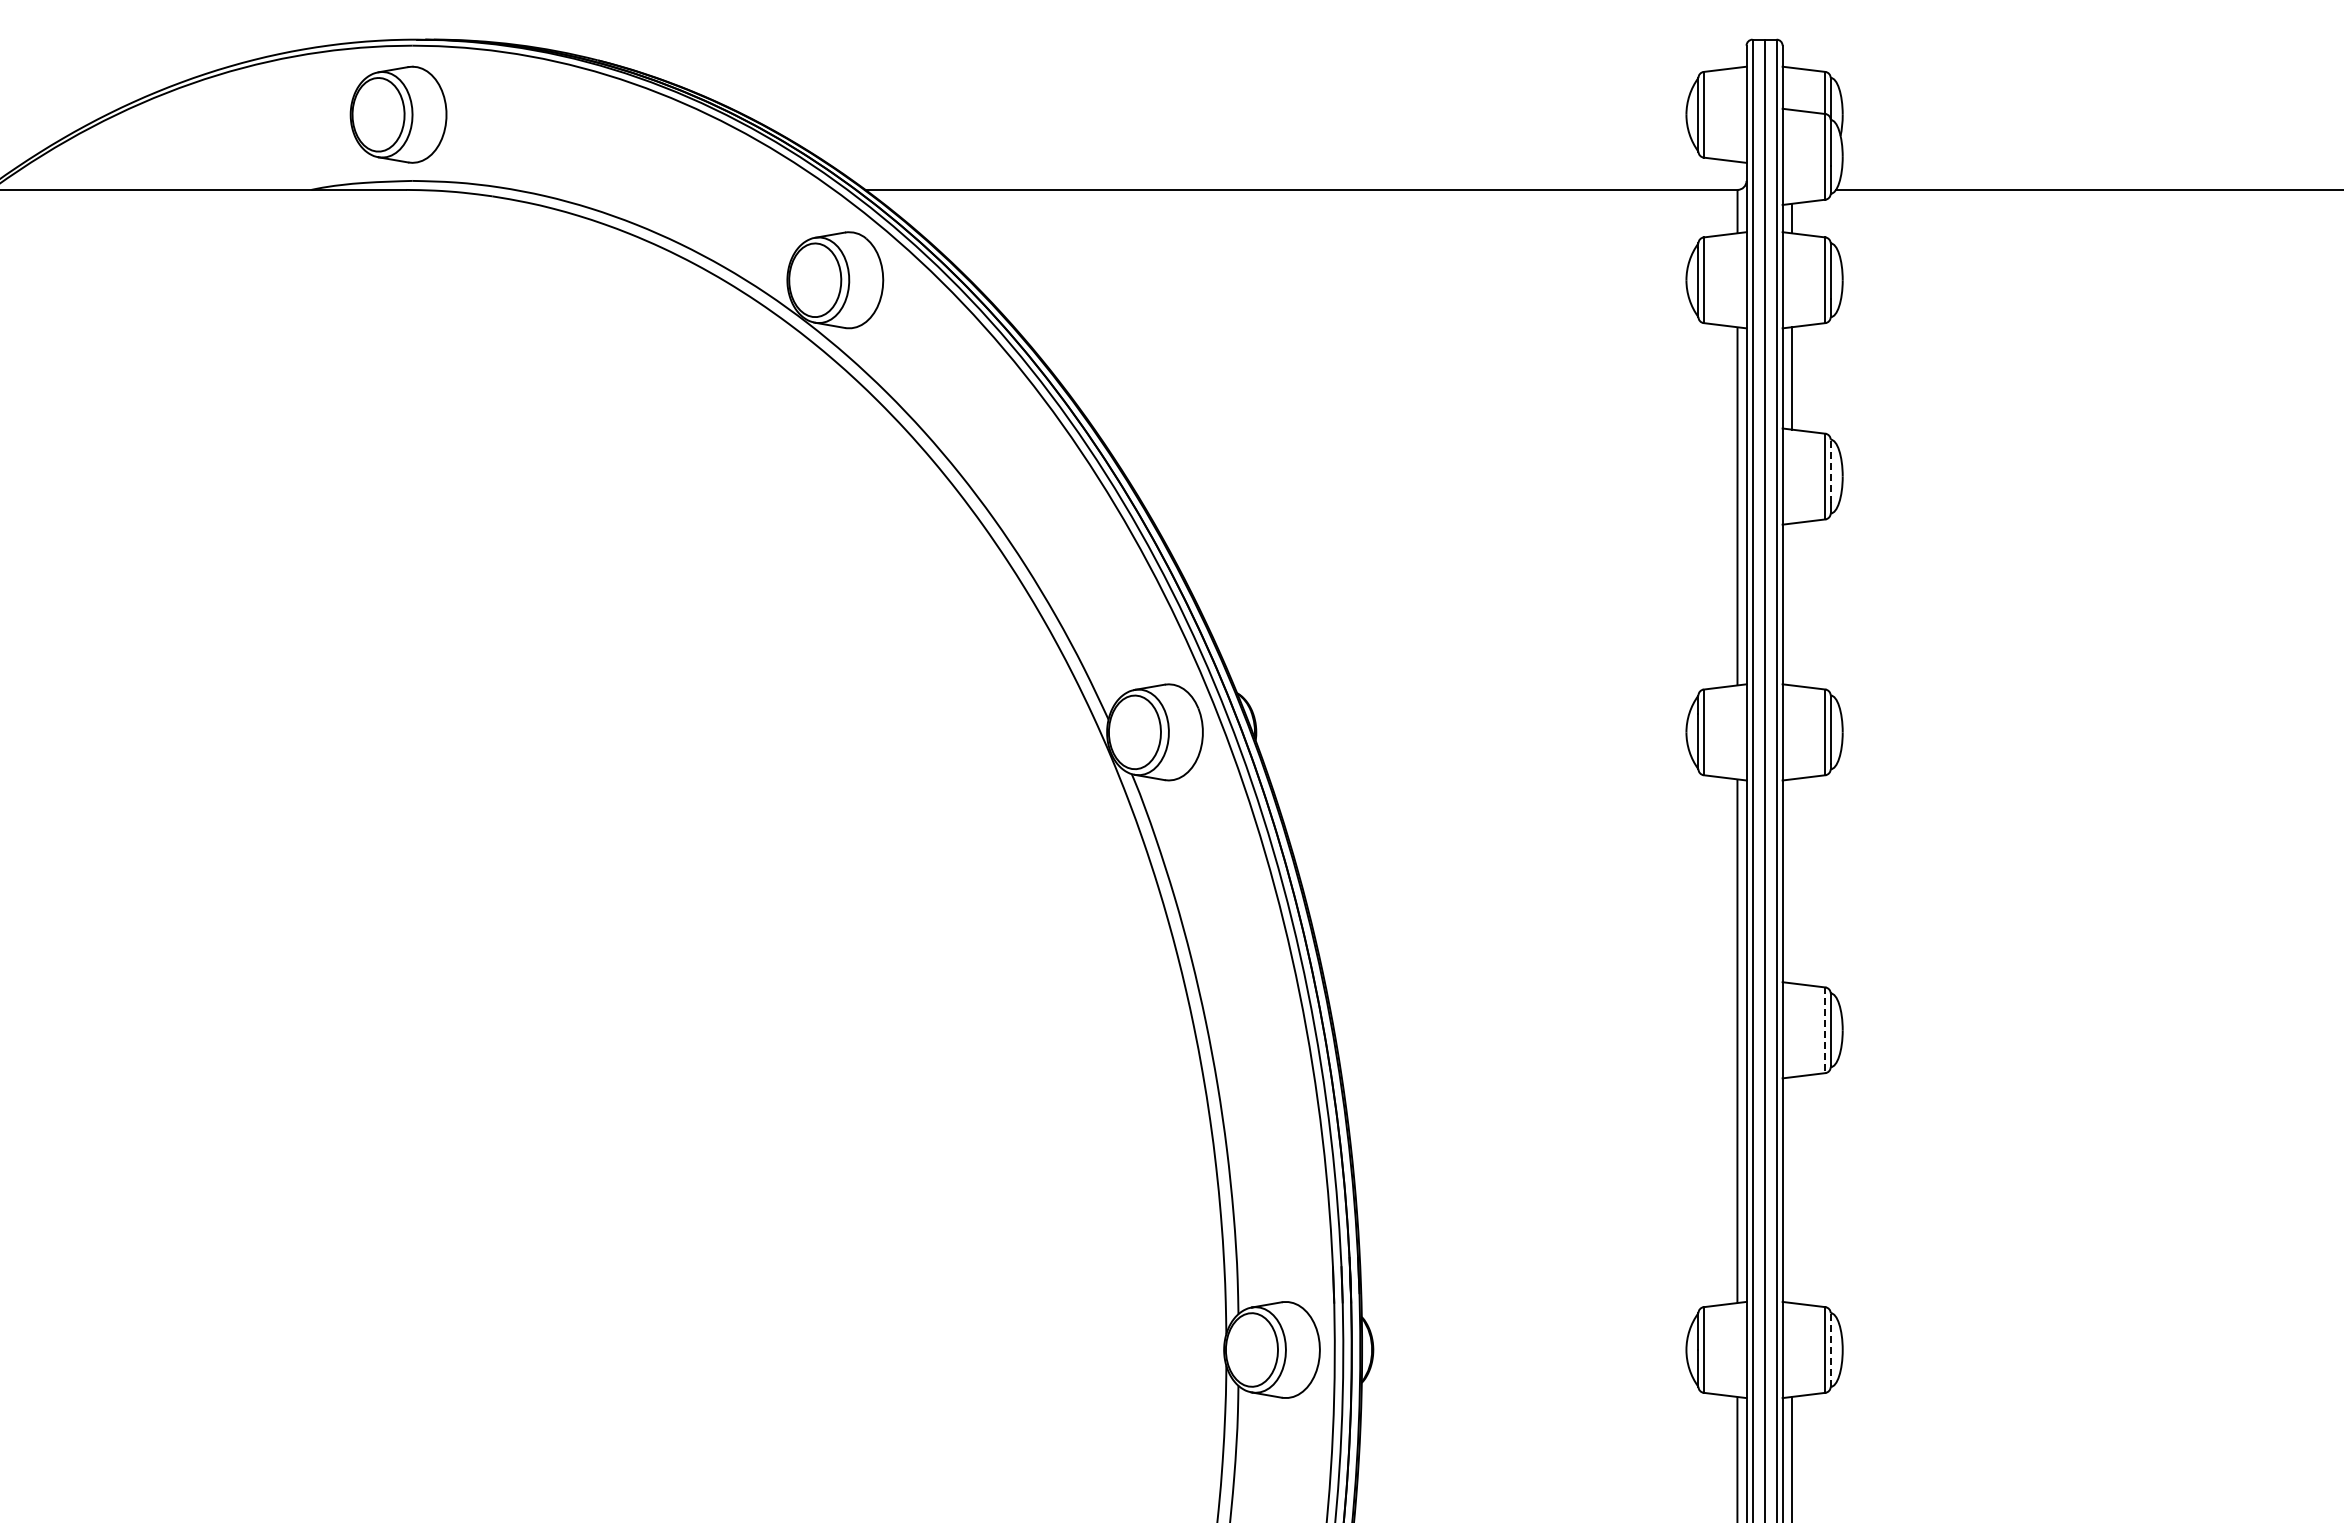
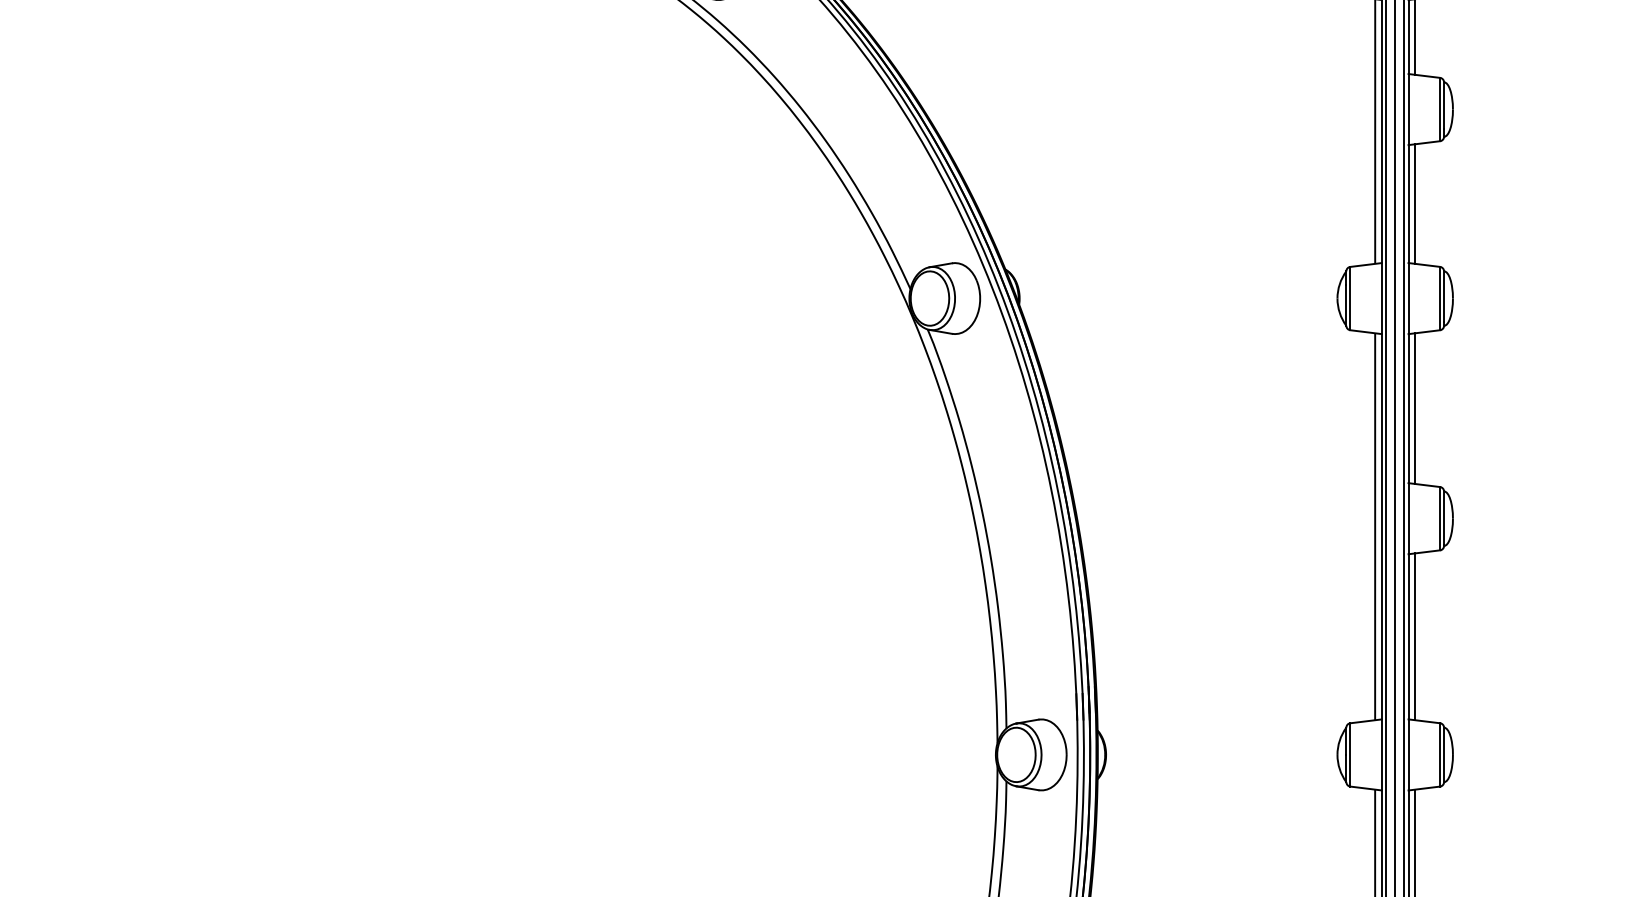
line: (1830, 470) -> (1443, 105), dashed -> solid
line: (1791, 604) -> (1415, 204), added
line: (1791, 881) -> (1415, 408), added
line: (1825, 1030) -> (1440, 518), dashed -> solid
line: (1791, 1190) -> (1415, 637), added
line: (1830, 1349) -> (1443, 754), dashed -> solid

